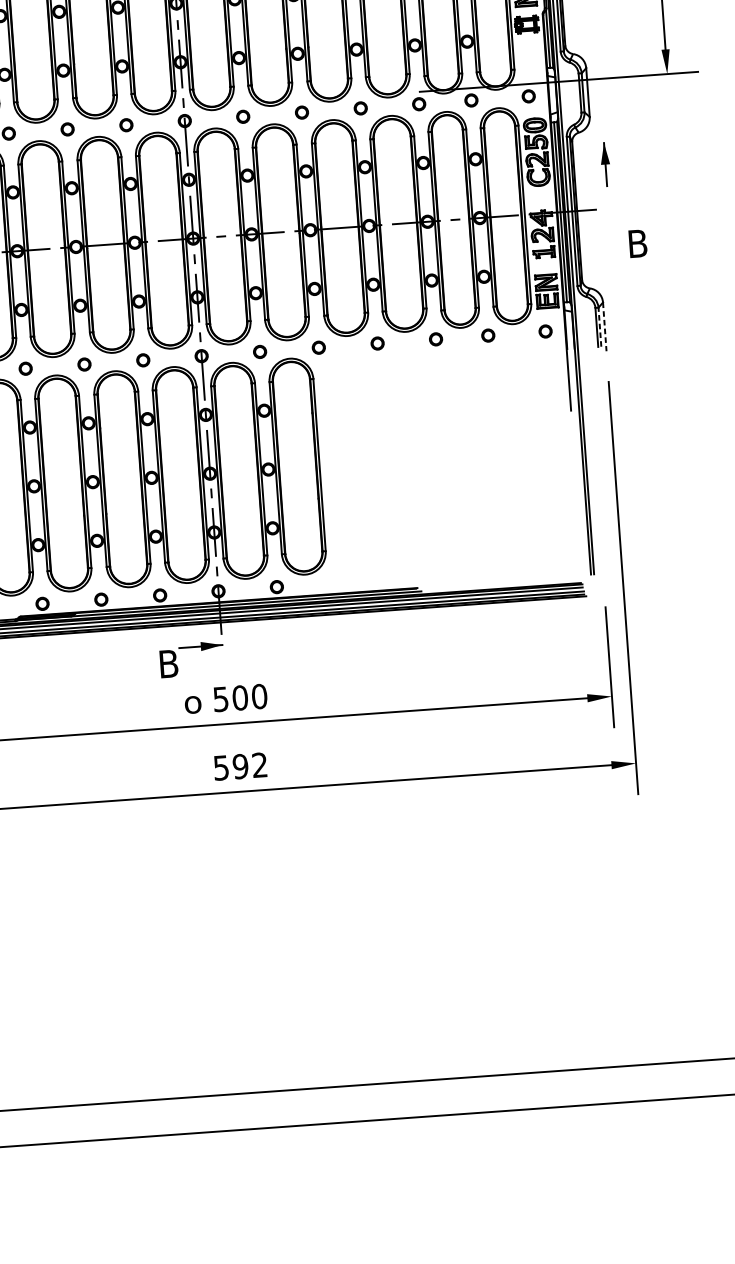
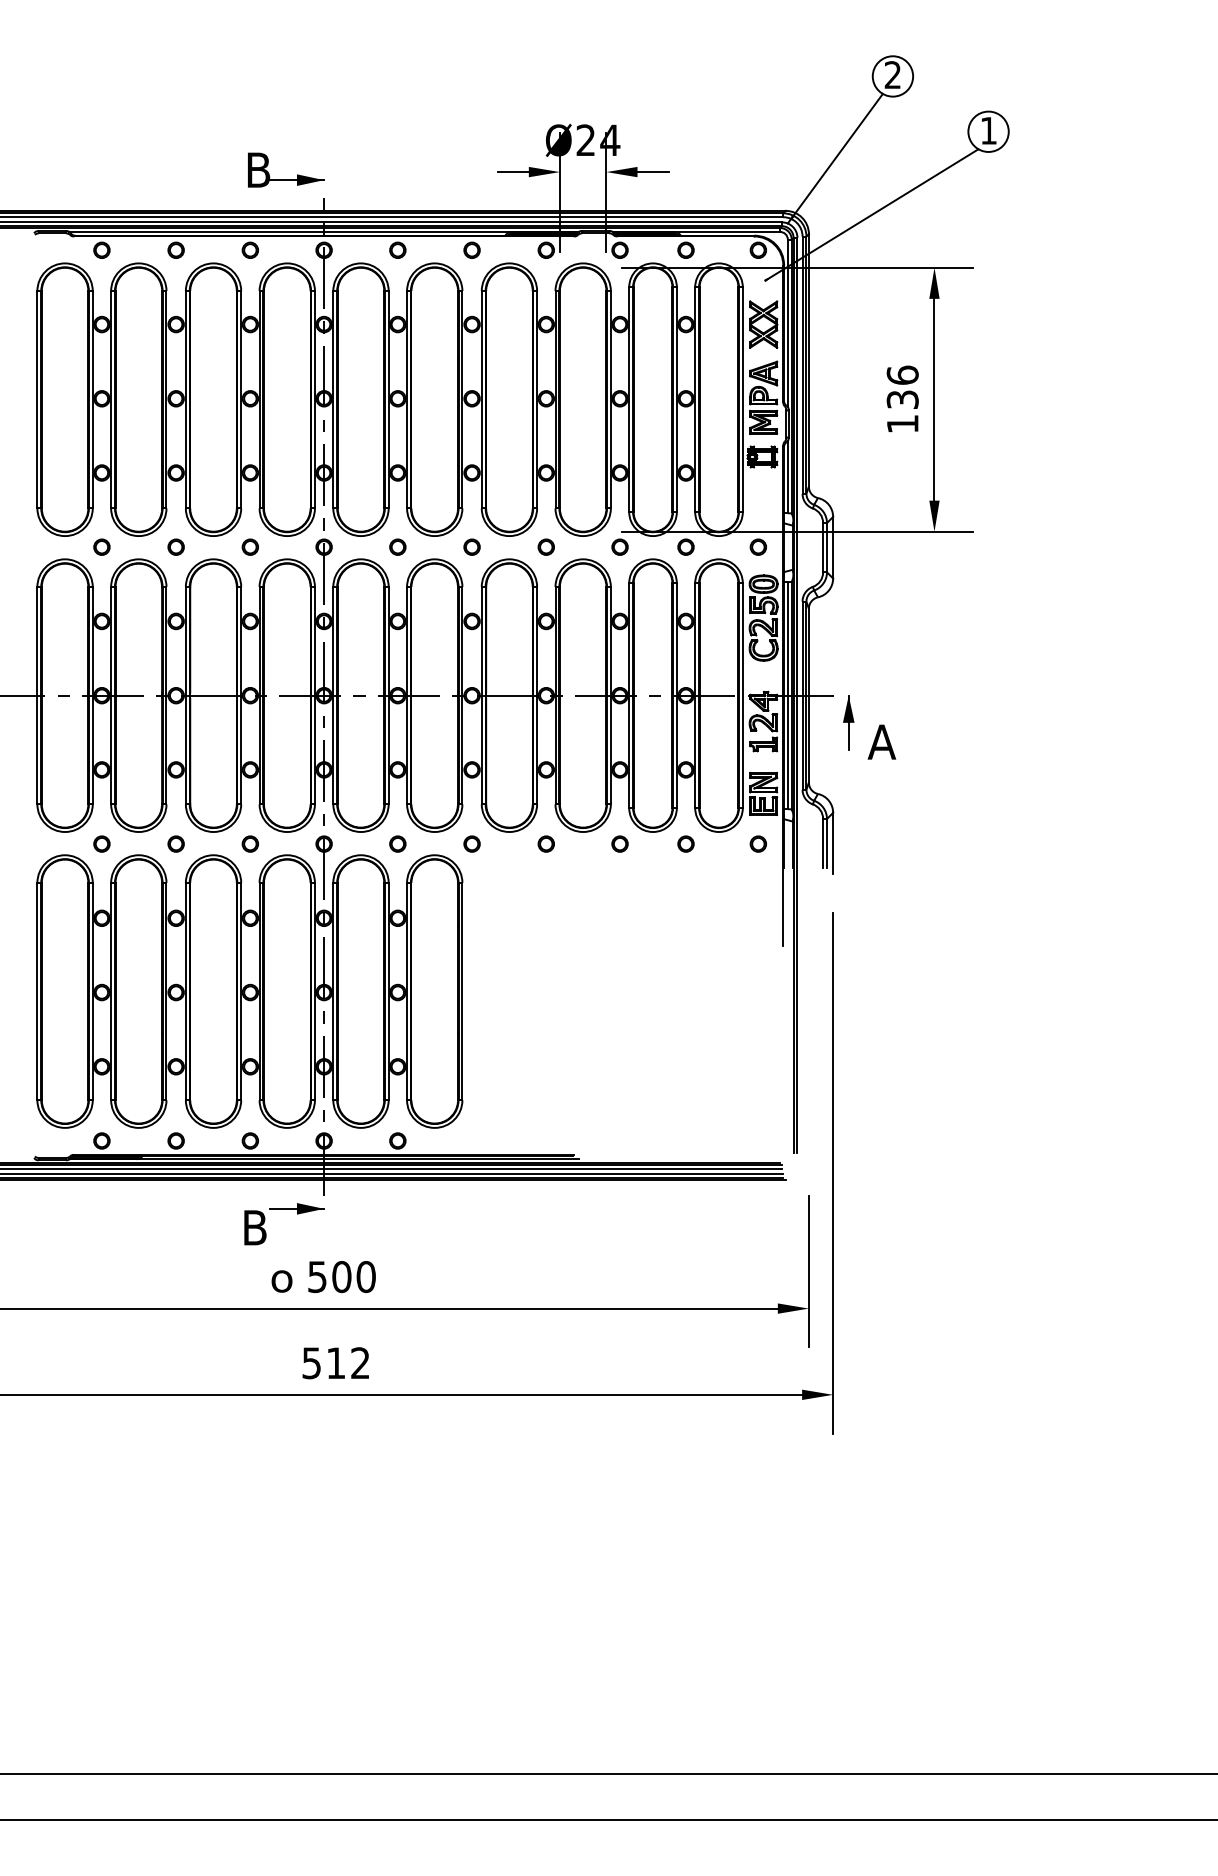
part: (605, 164) -> (848, 722), moved
text: (637, 243) -> (881, 741), B -> A
line: (605, 326) -> (833, 843), dashed -> solid
line: (600, 327) -> (827, 843), dashed -> solid
text: (240, 766) -> (335, 1363), 592 -> 512

